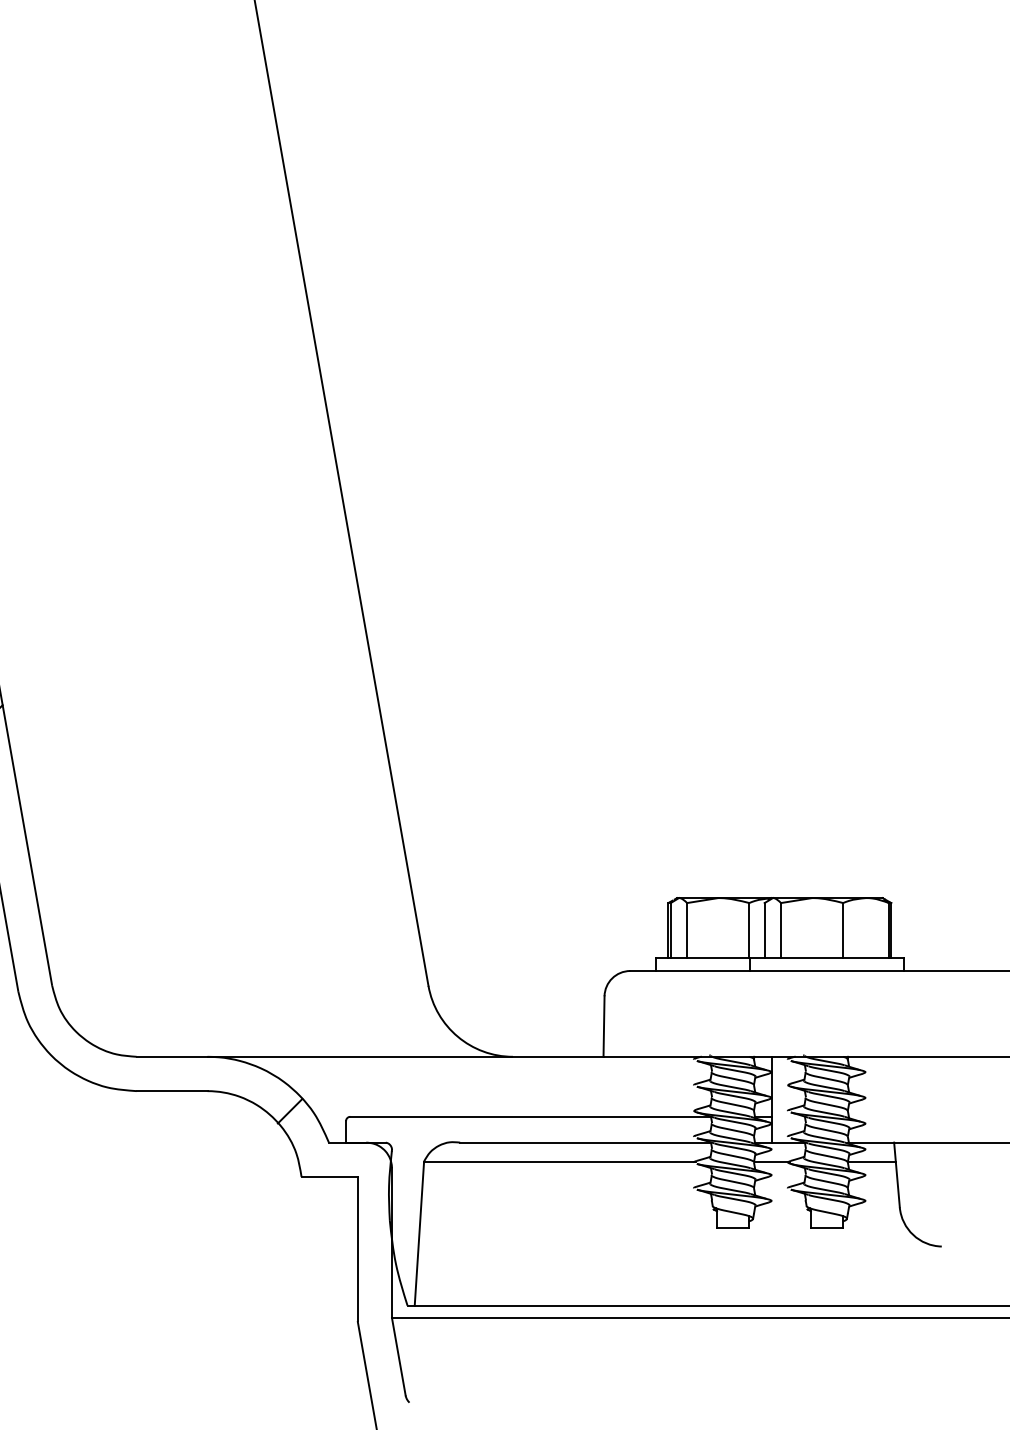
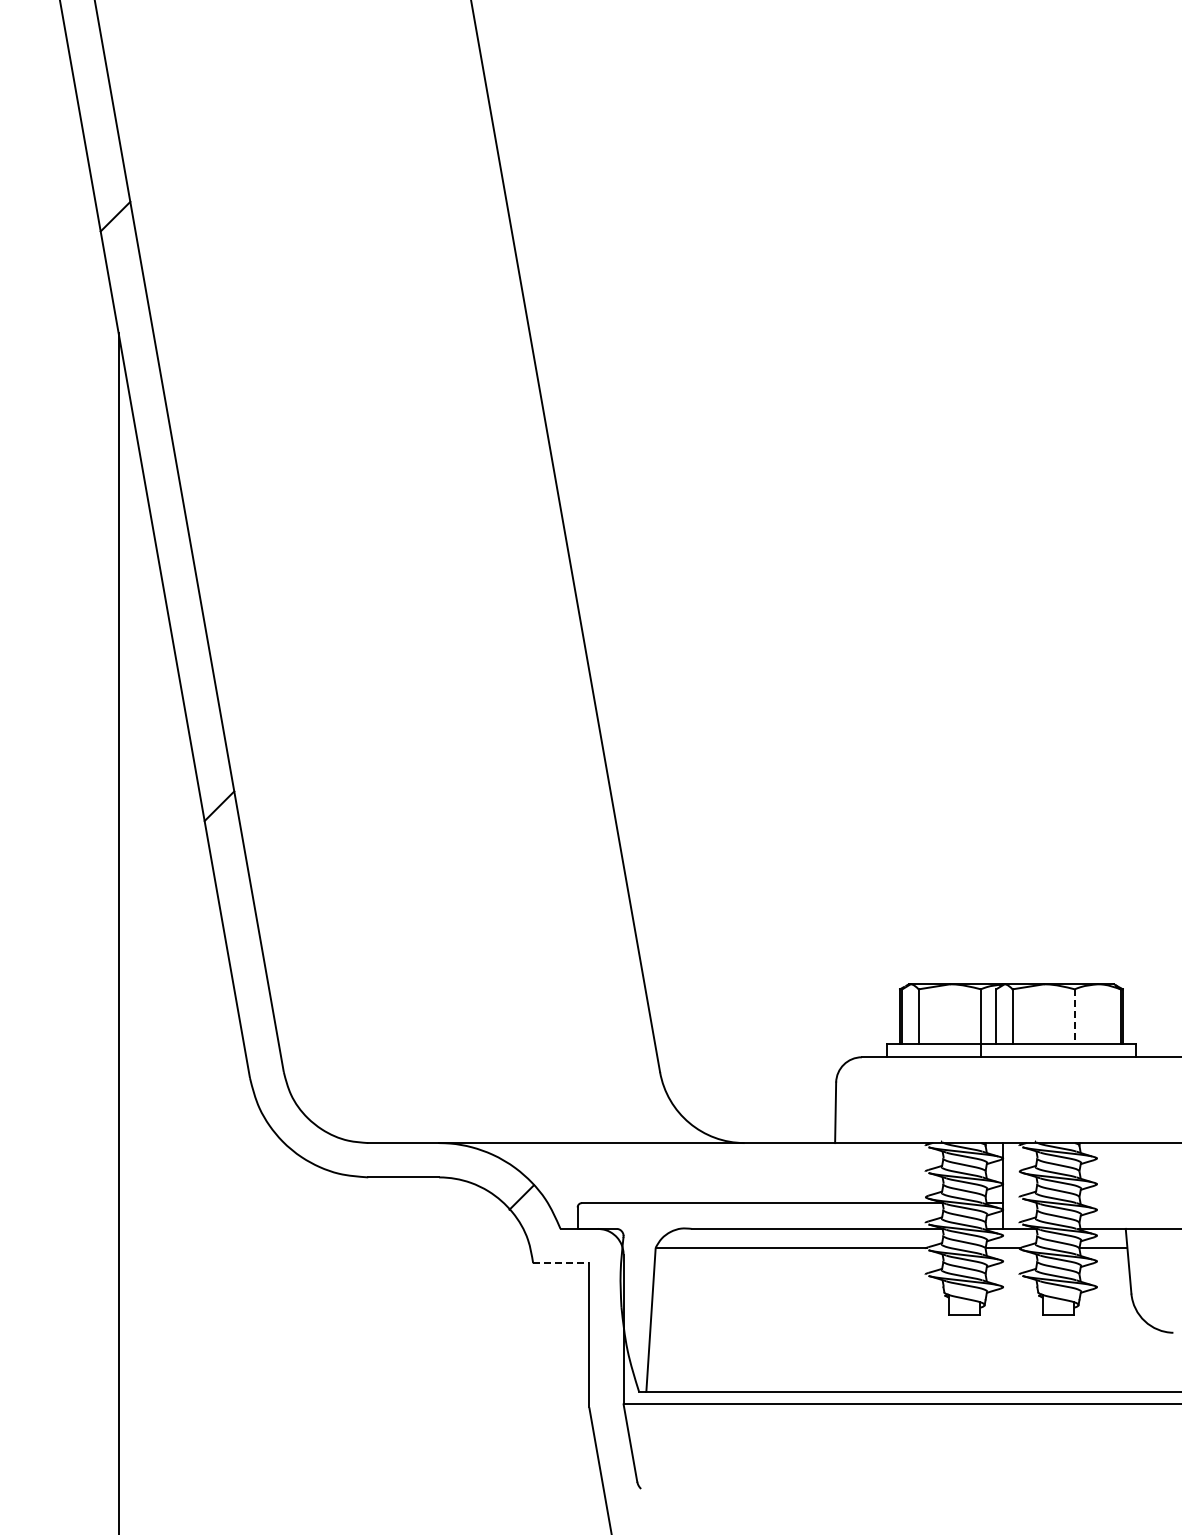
line: (842, 930) -> (1074, 1016), solid -> dashed
line: (329, 1177) -> (561, 1263), solid -> dashed

